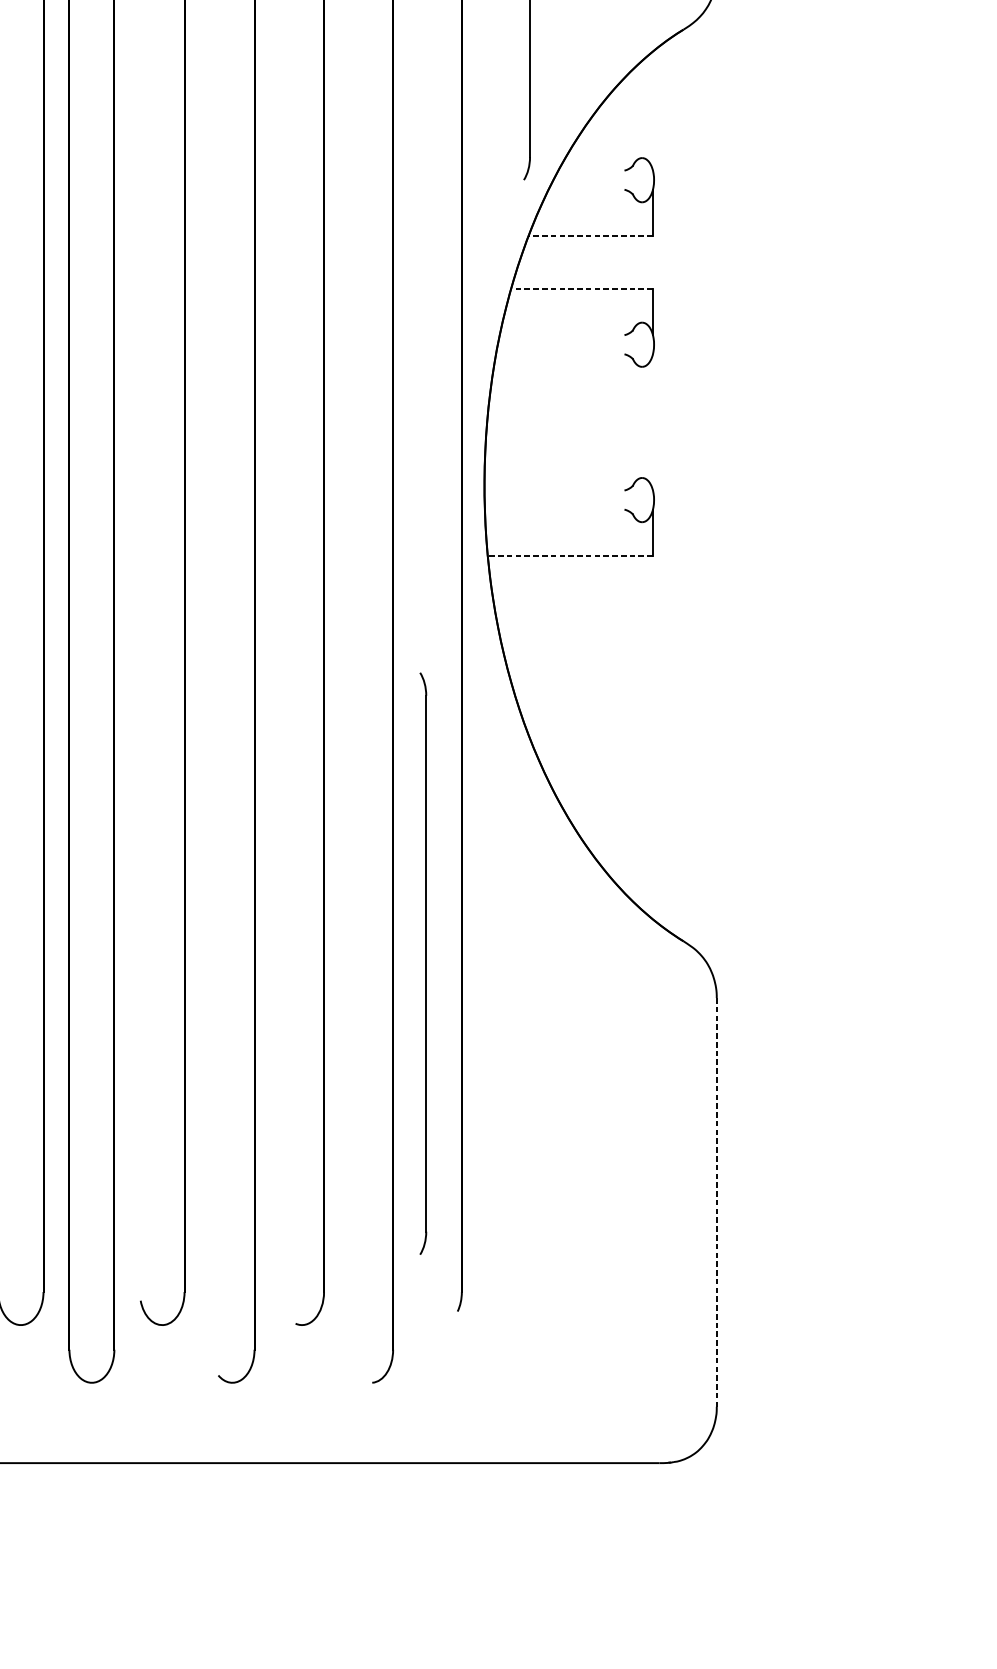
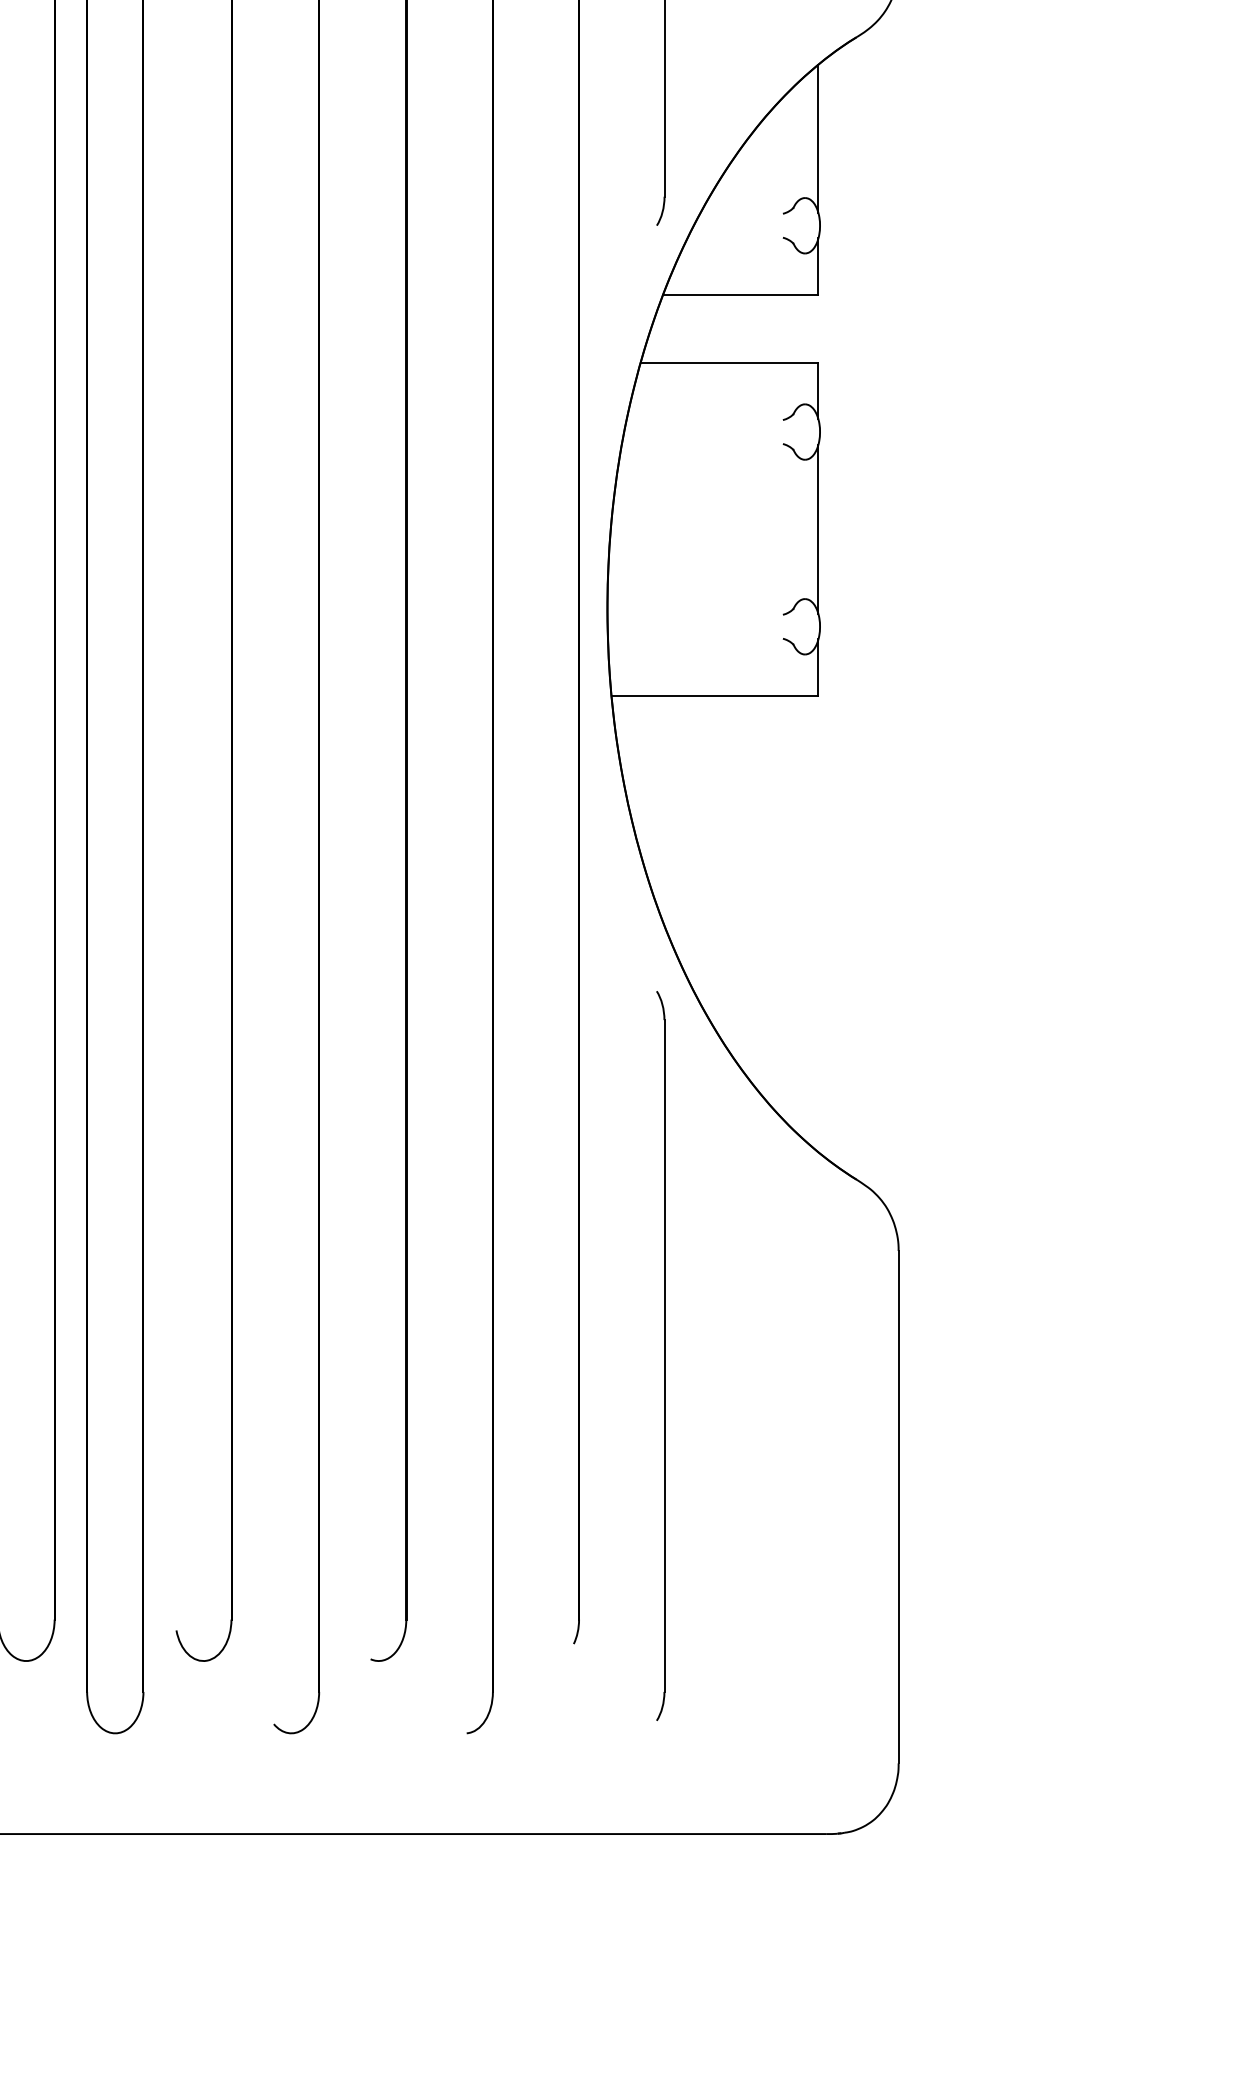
line: (652, 110) -> (818, 138), added
line: (590, 235) -> (740, 295), dashed -> solid
line: (581, 289) -> (729, 362), dashed -> solid
line: (652, 422) -> (818, 529), added
line: (569, 555) -> (714, 696), dashed -> solid
part: (423, 963) -> (660, 1355), moved
line: (716, 1202) -> (898, 1507), dashed -> solid

